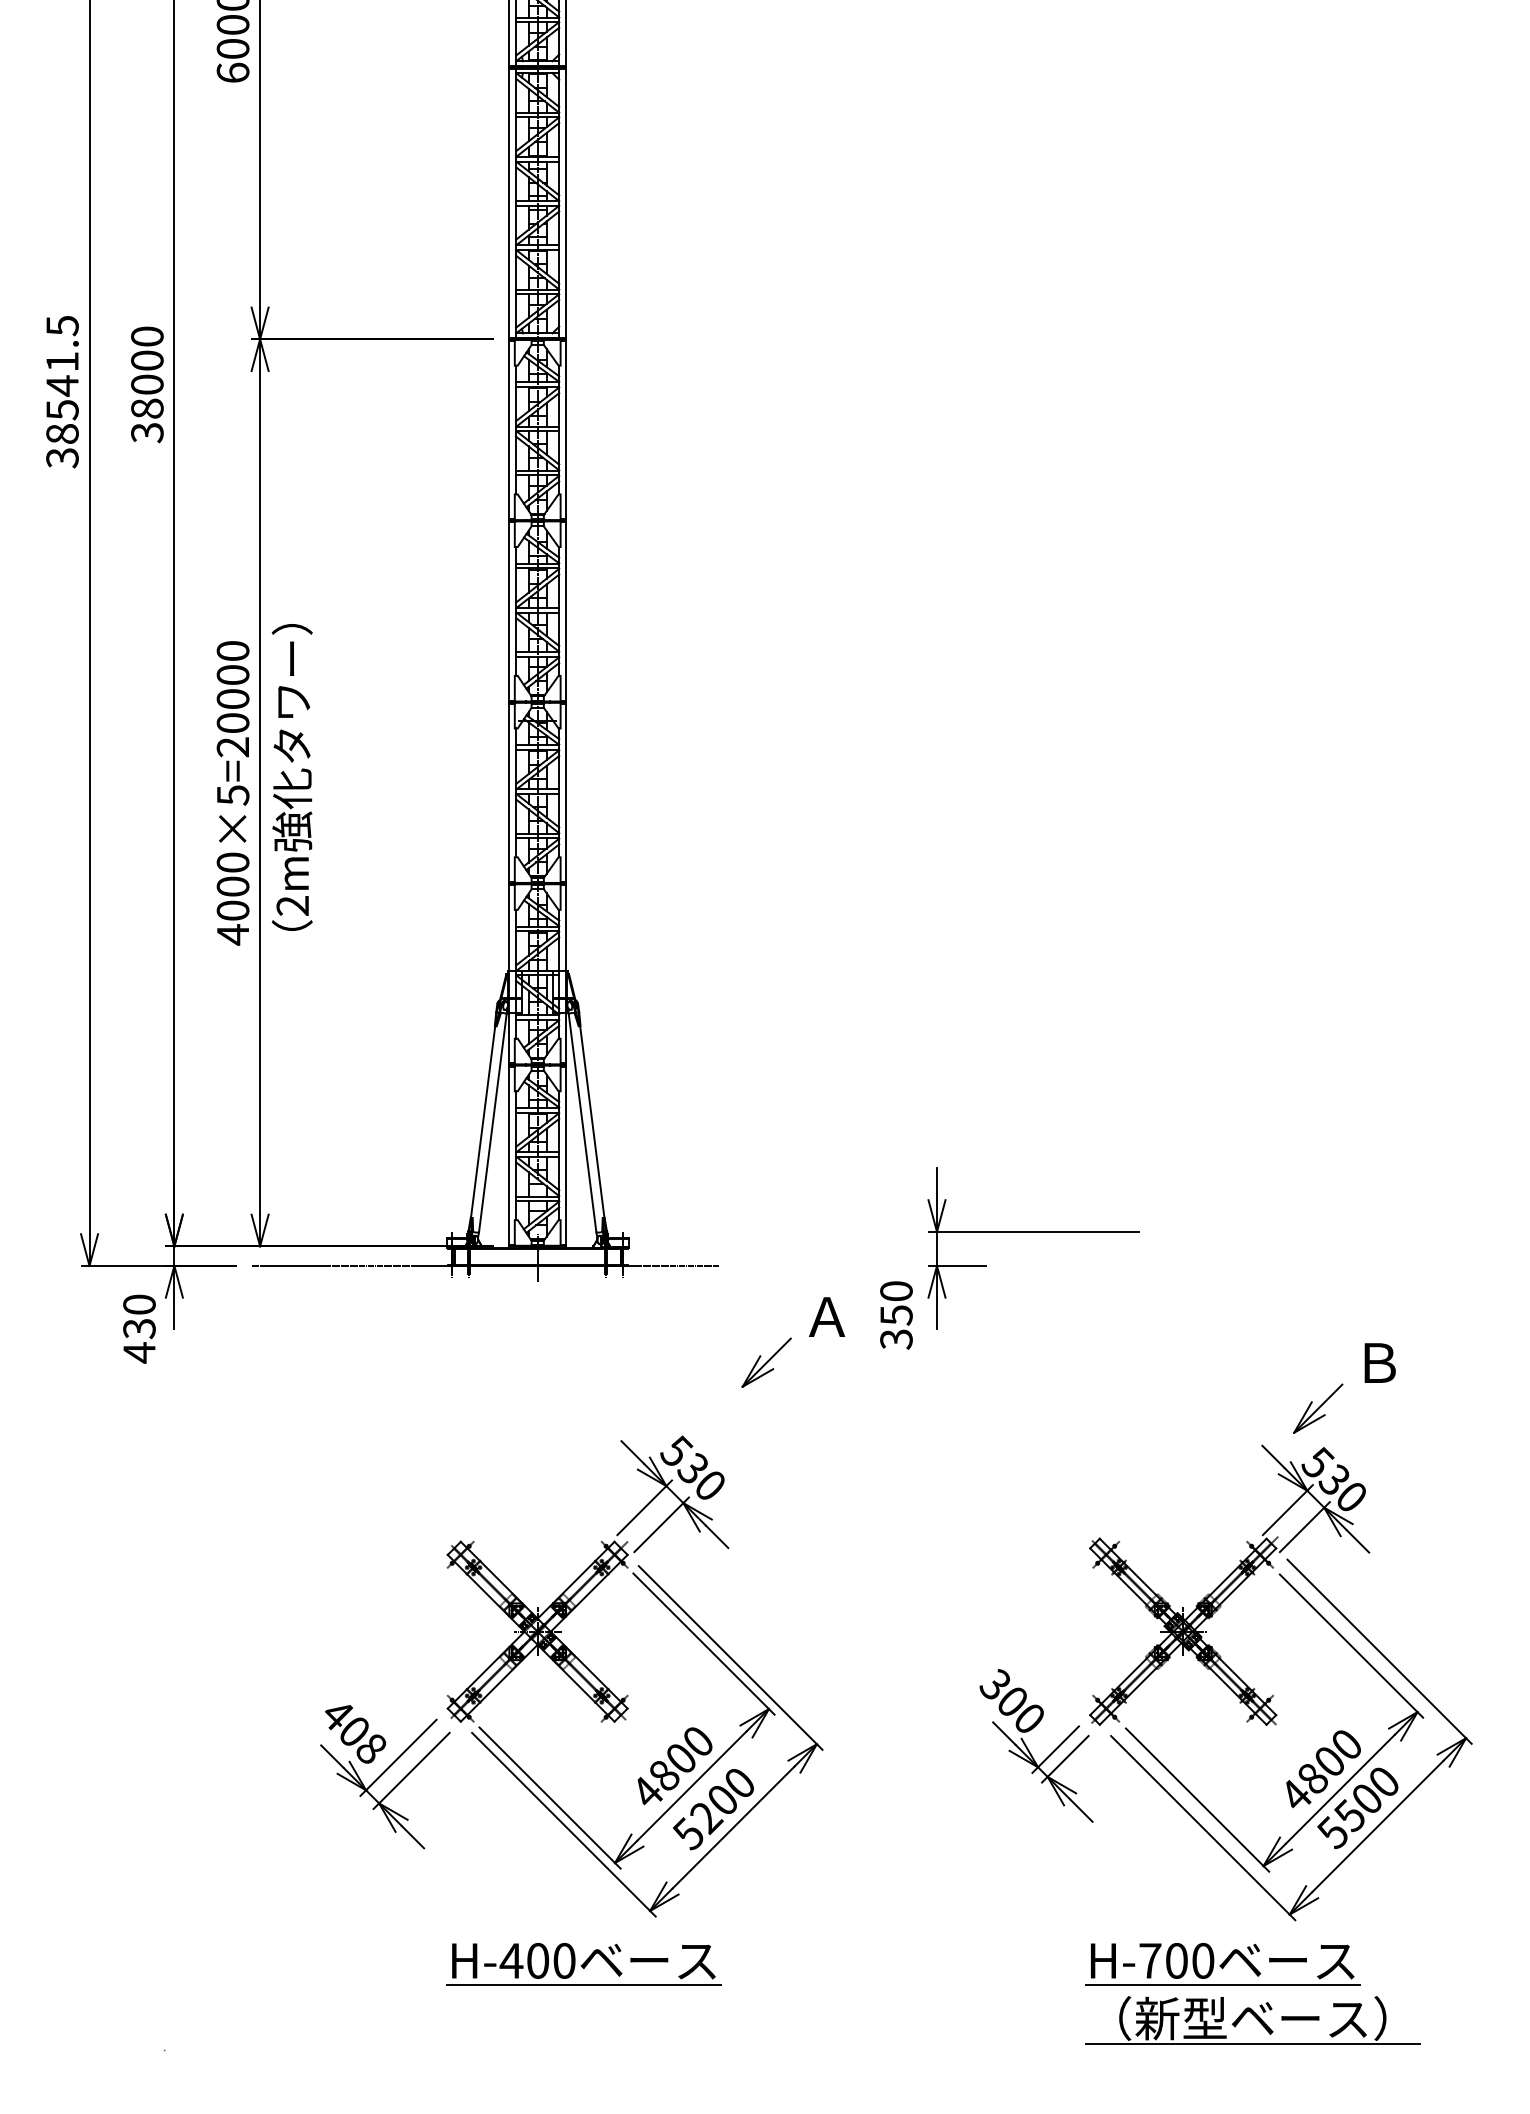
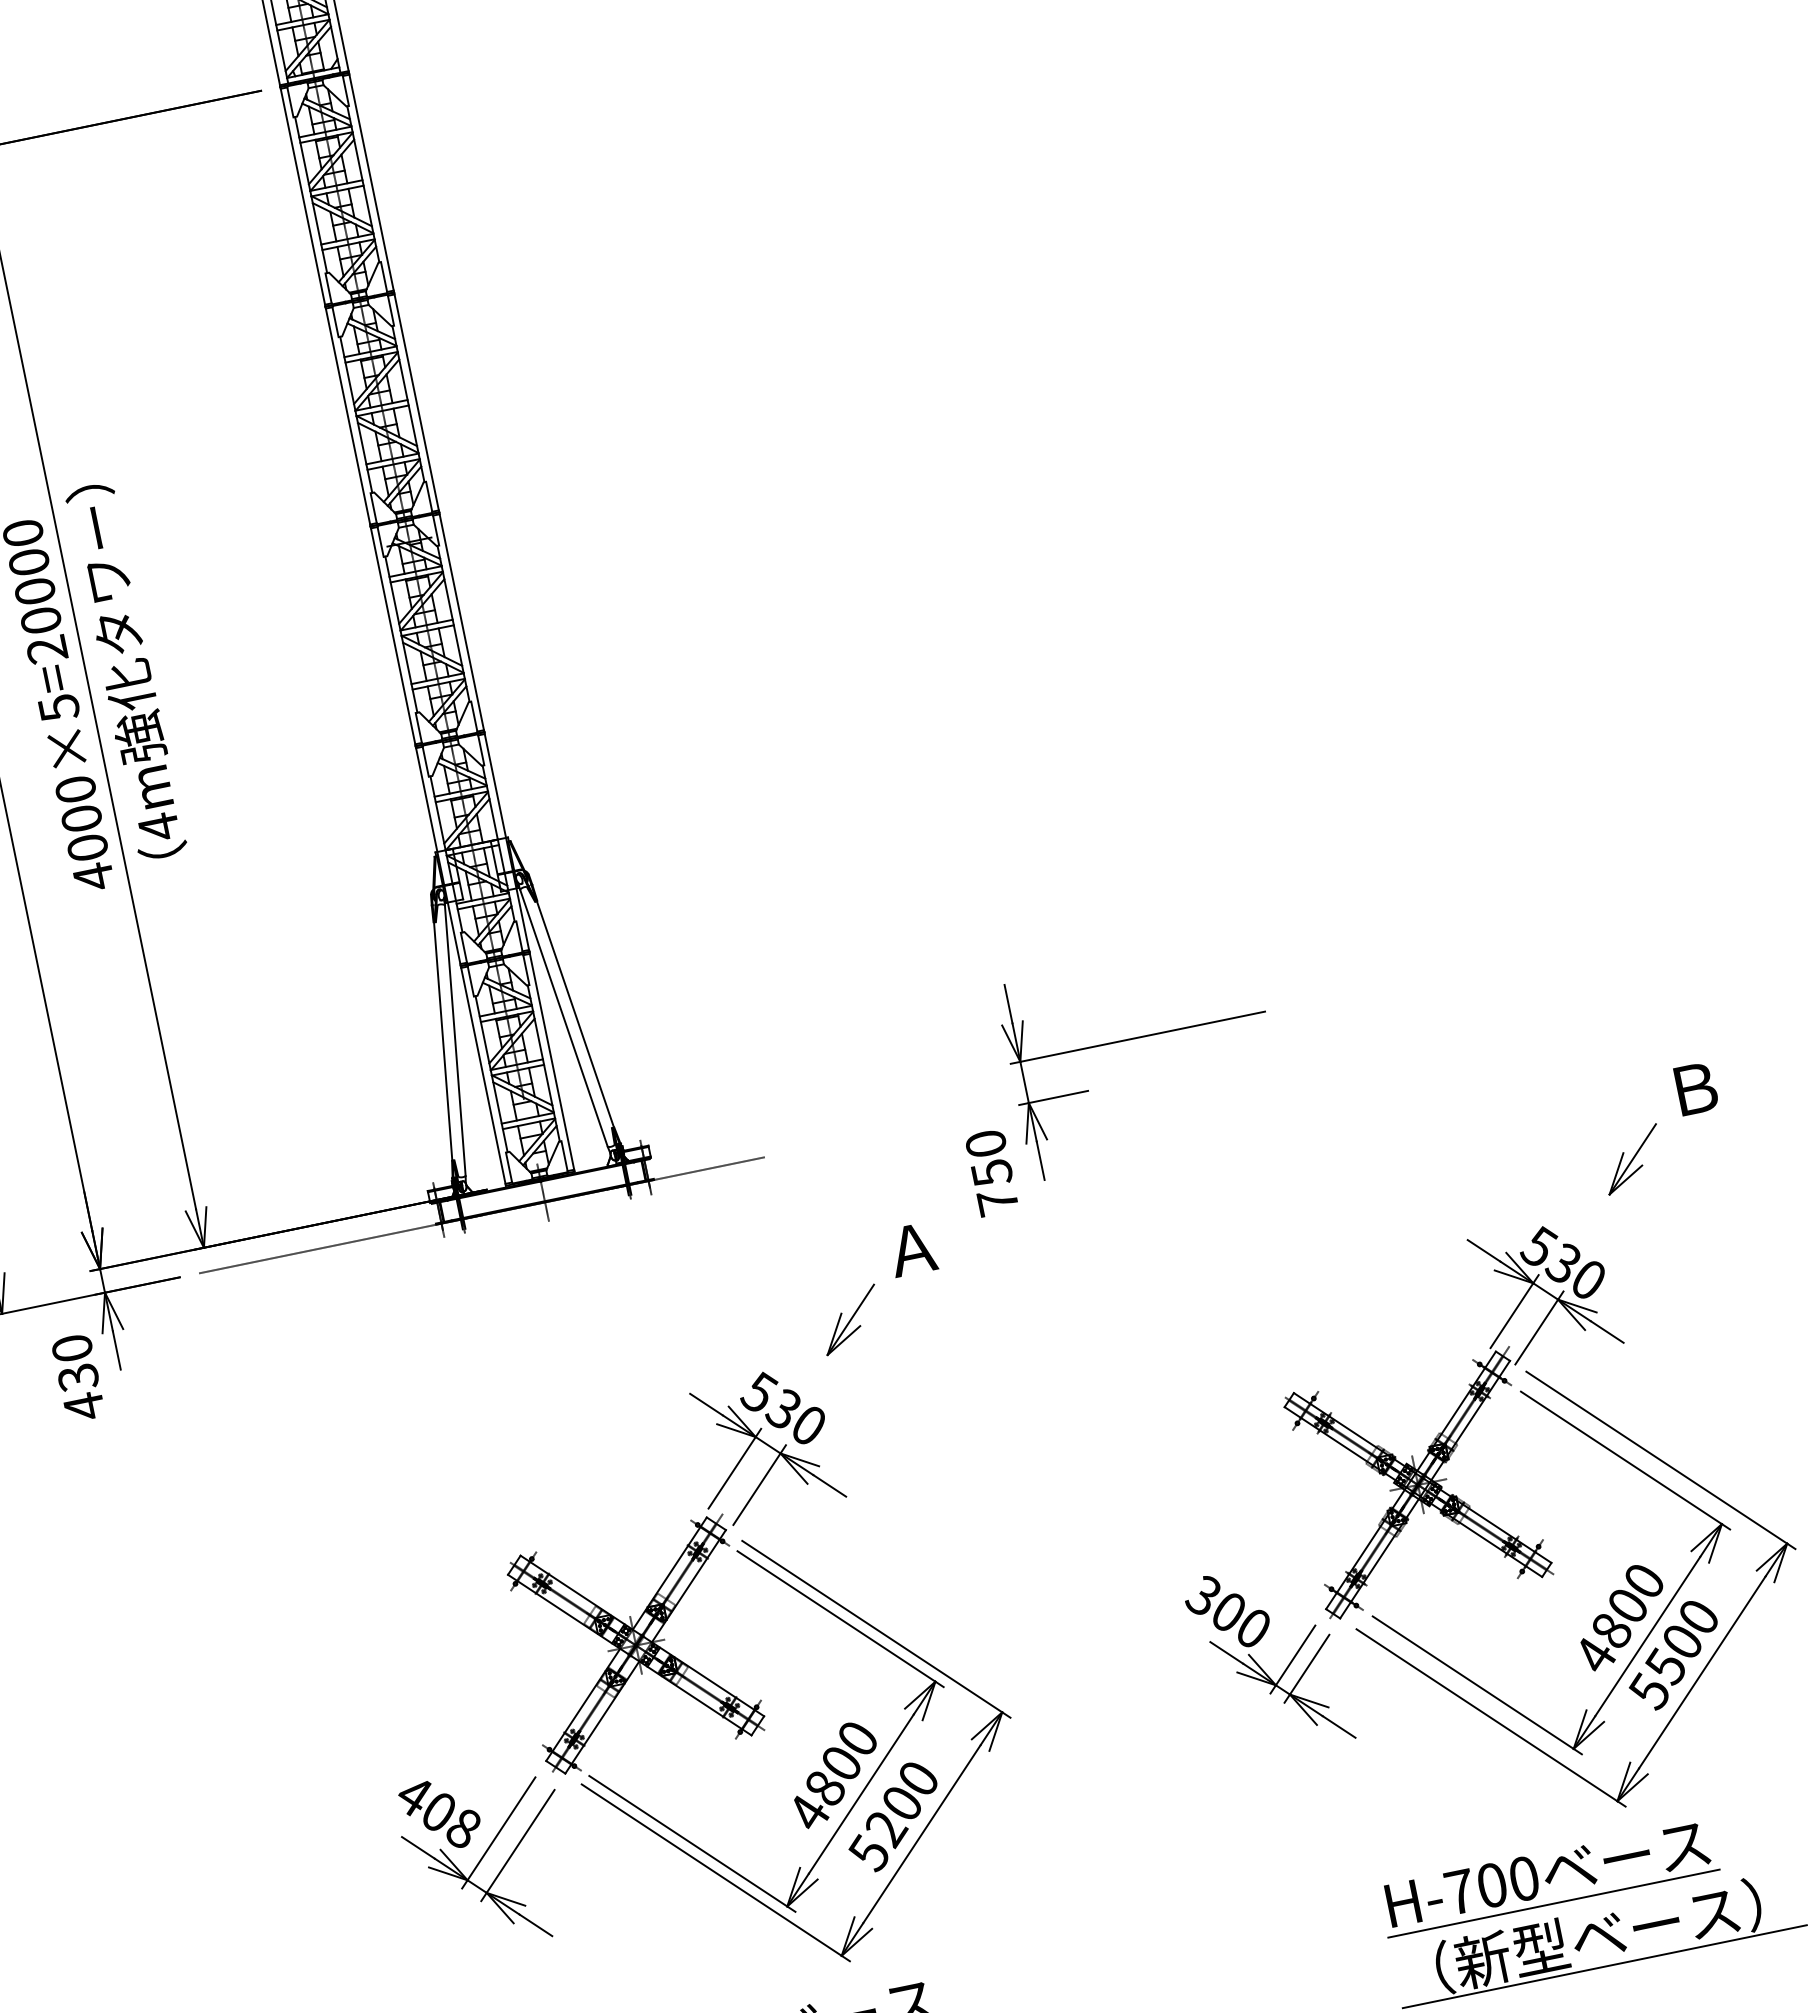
text: (292, 905) -> (158, 826), 2m -> 4m
text: (896, 1339) -> (998, 1202), 350 -> 750
part: (793, 1342) -> (878, 1288), moved
part: (1344, 1388) -> (1659, 1128), moved

